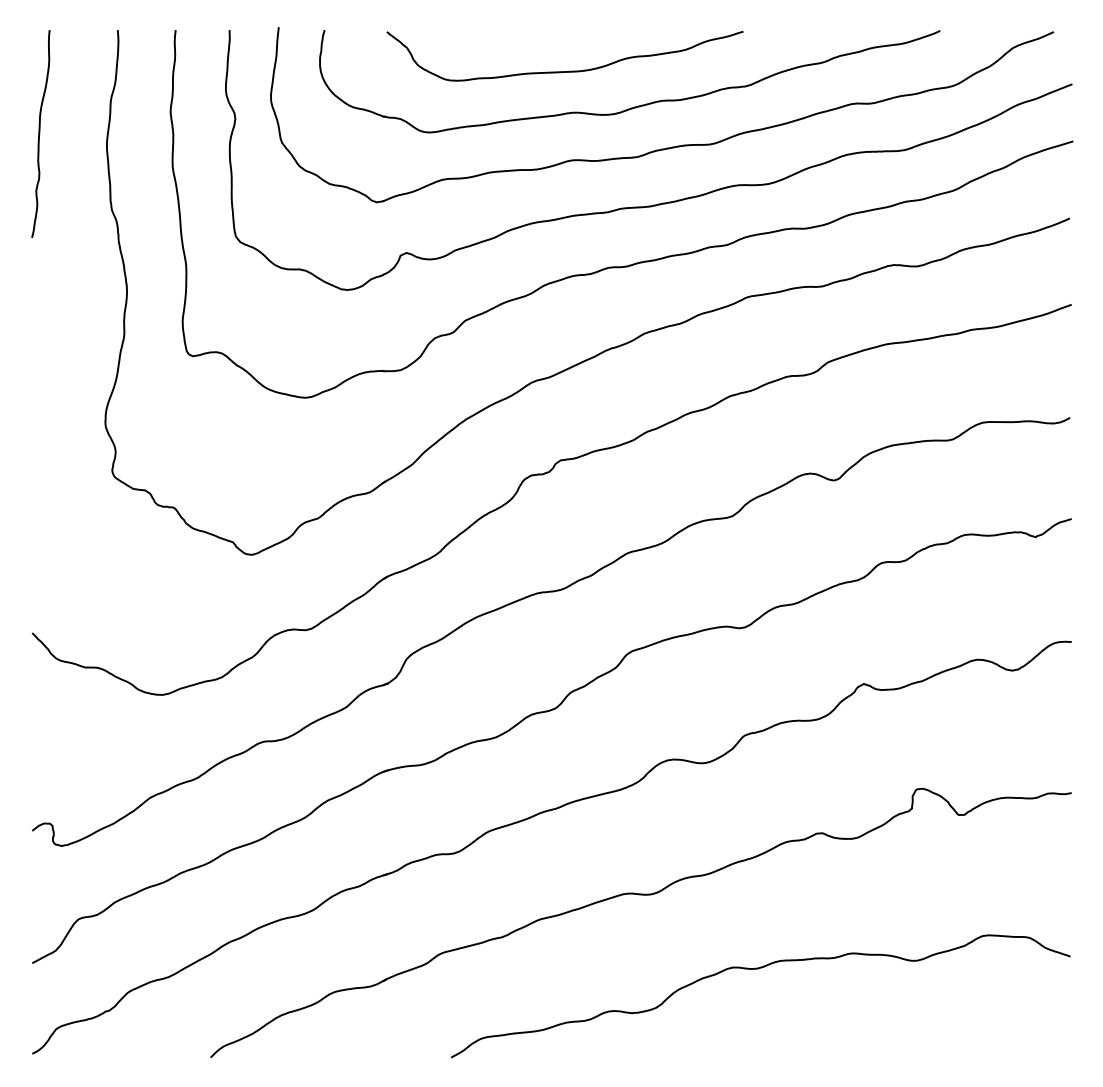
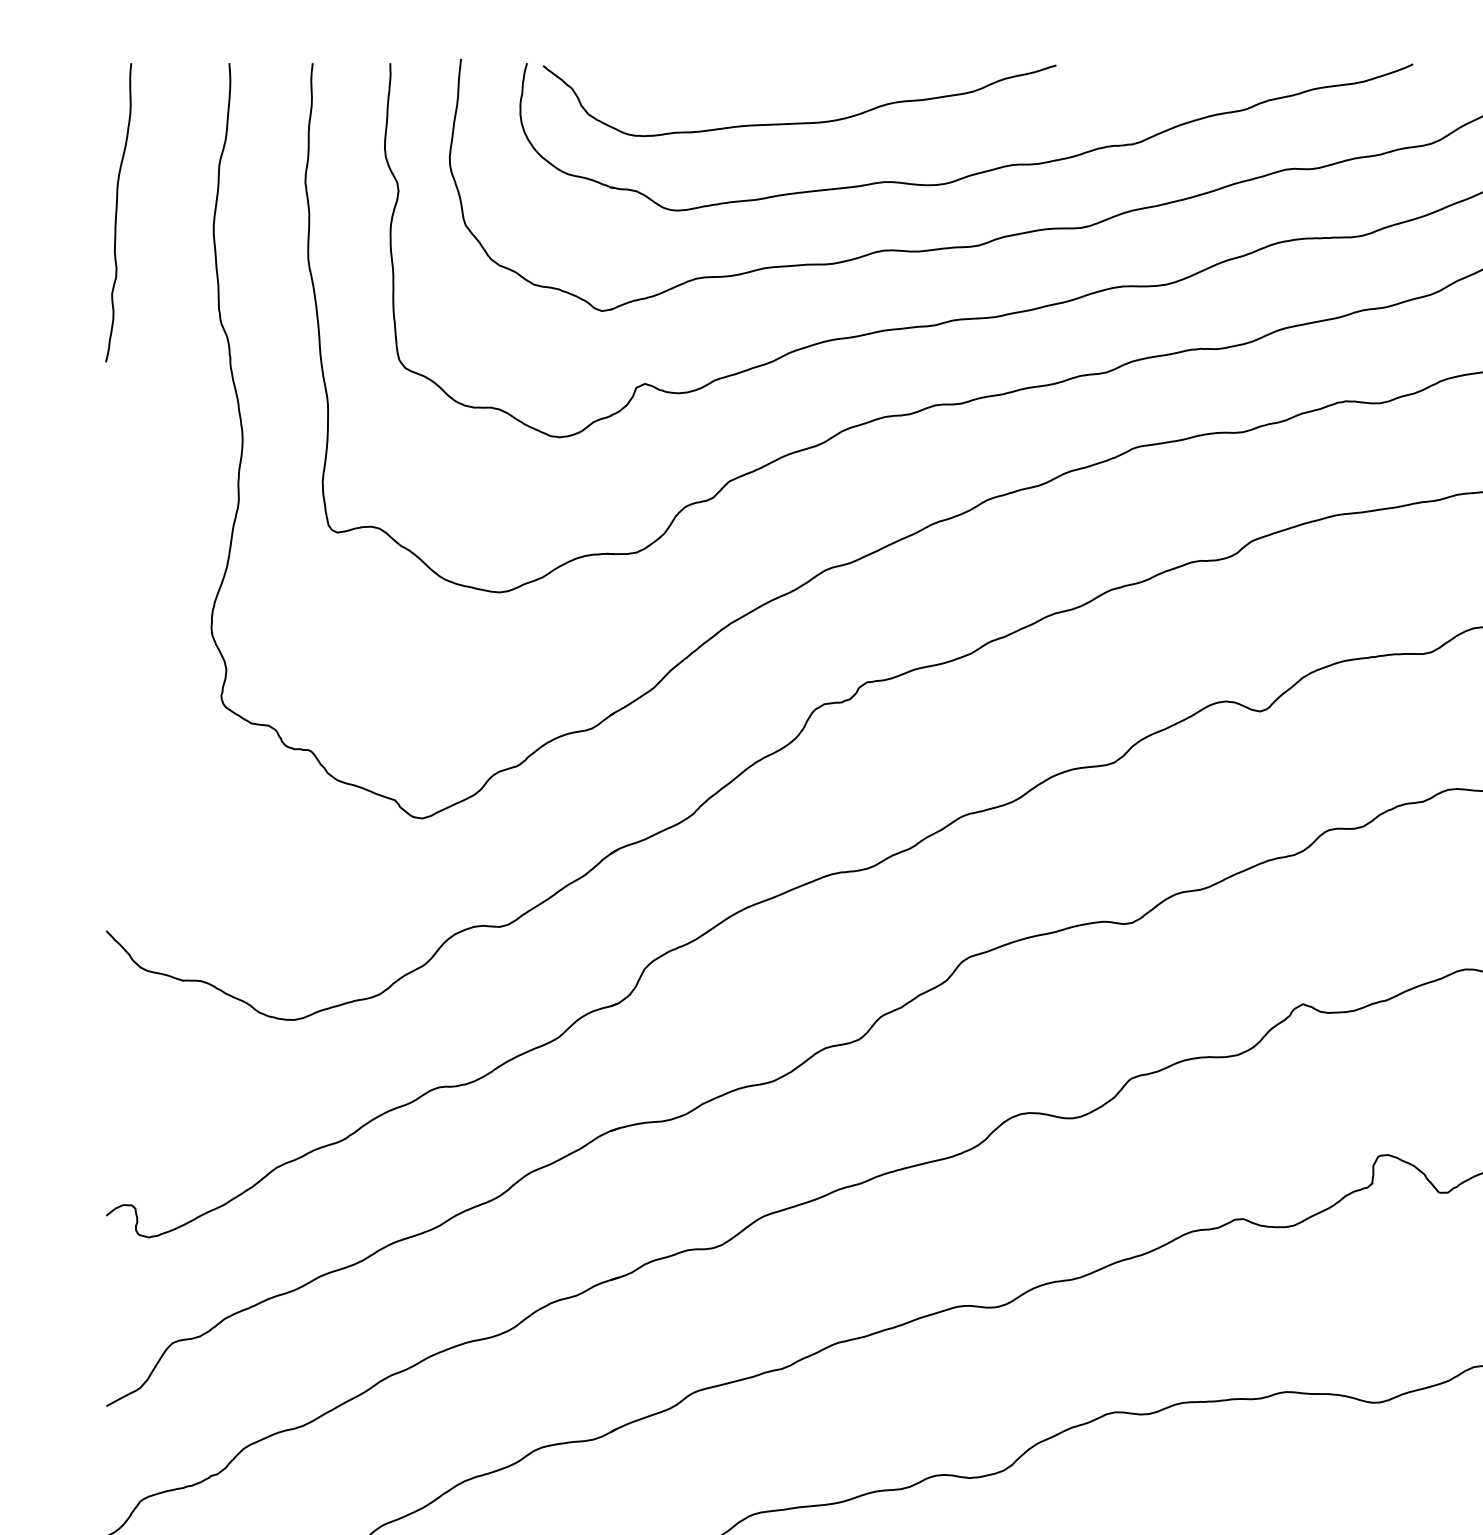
curve: (569, 70) -> (806, 121), moved

